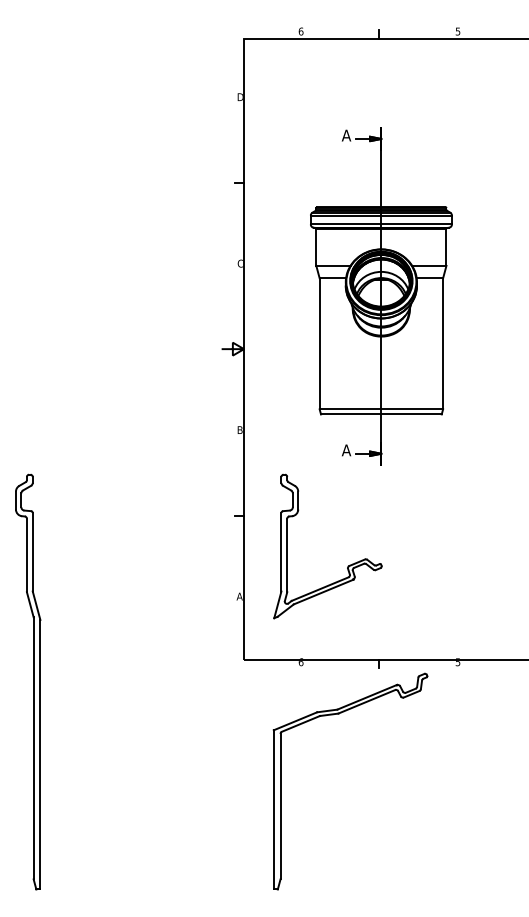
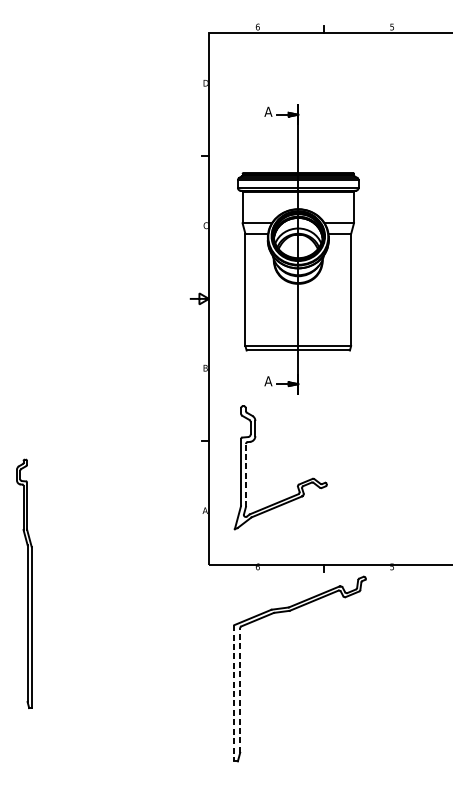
part: (381, 296) -> (298, 249), moved
line: (287, 555) -> (246, 475), solid -> dashed
part: (28, 681) -> (24, 583), size x0.7
line: (280, 806) -> (240, 690), solid -> dashed
line: (273, 809) -> (234, 692), solid -> dashed

